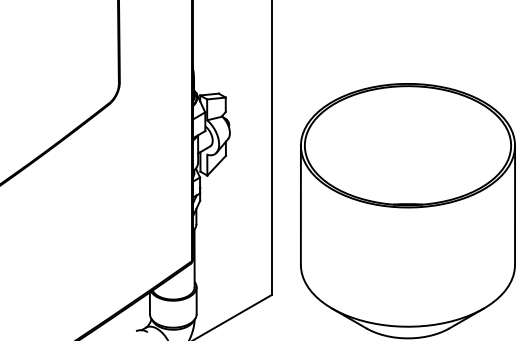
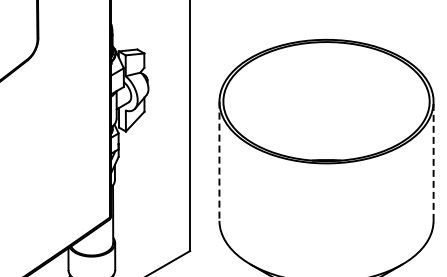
line: (300, 205) -> (219, 161), solid -> dashed
line: (515, 205) -> (434, 161), solid -> dashed

